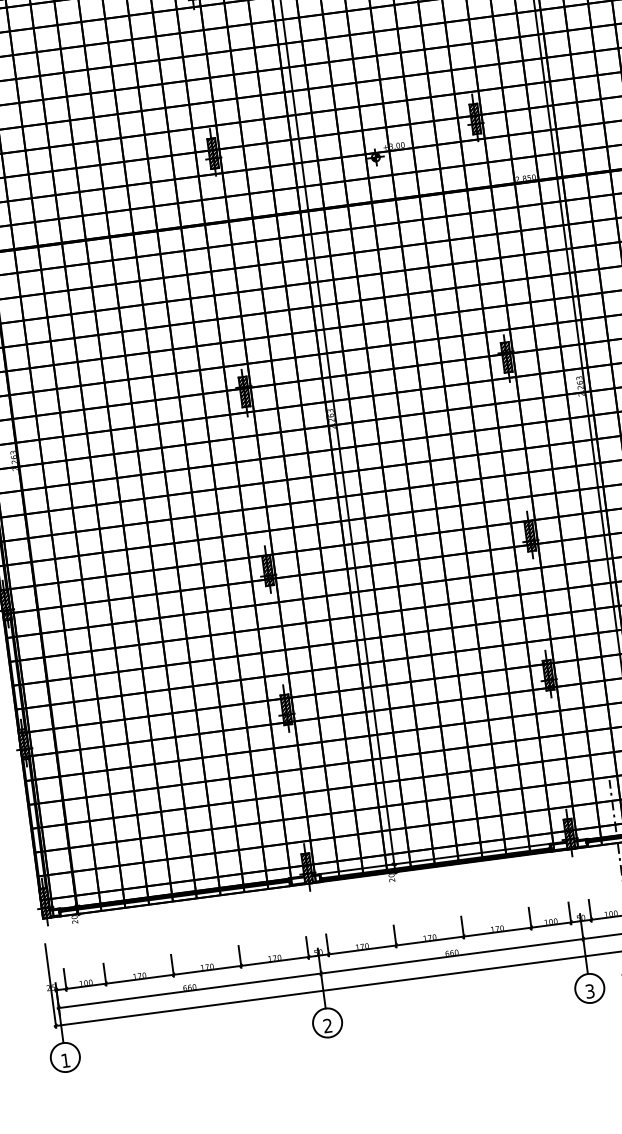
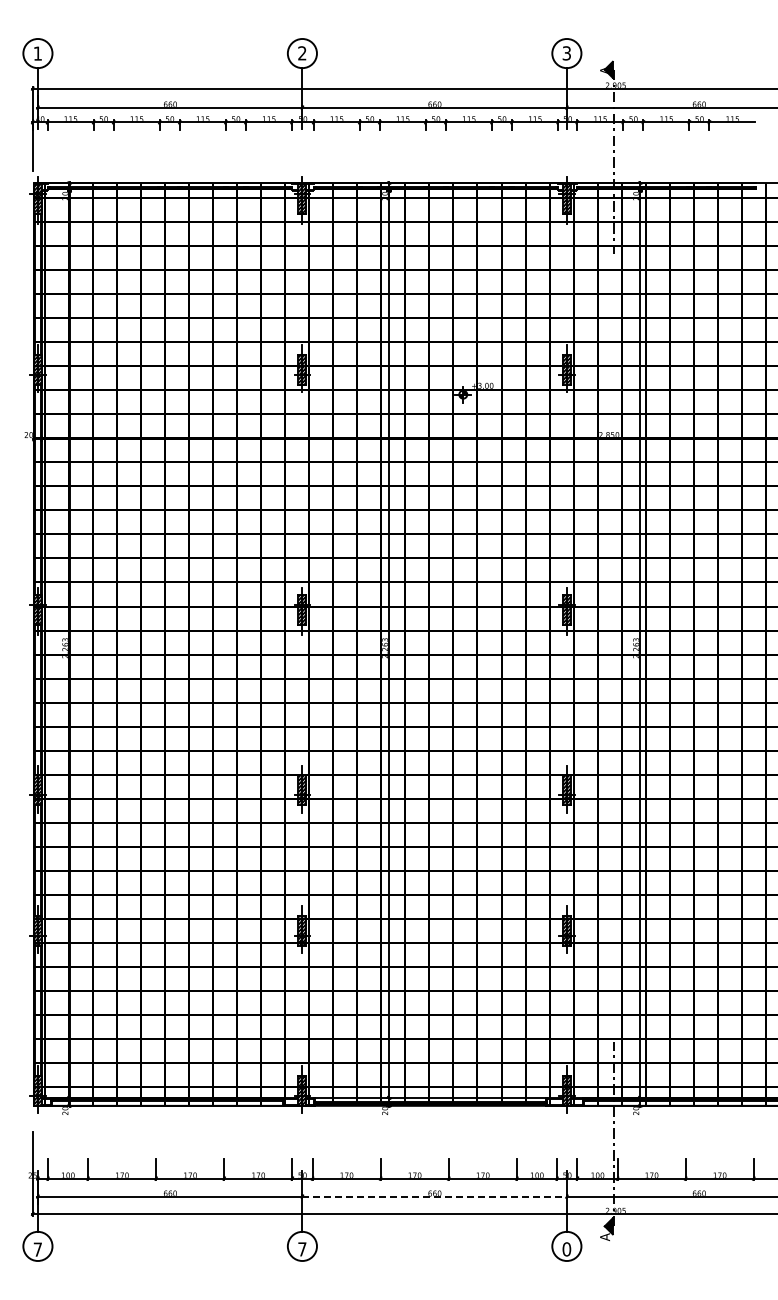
line: (453, 956) -> (435, 1196), solid -> dashed
text: (589, 991) -> (566, 1249), 3 -> 0
text: (328, 1026) -> (302, 1249), 2 -> 7
text: (65, 1060) -> (37, 1249), 1 -> 7

